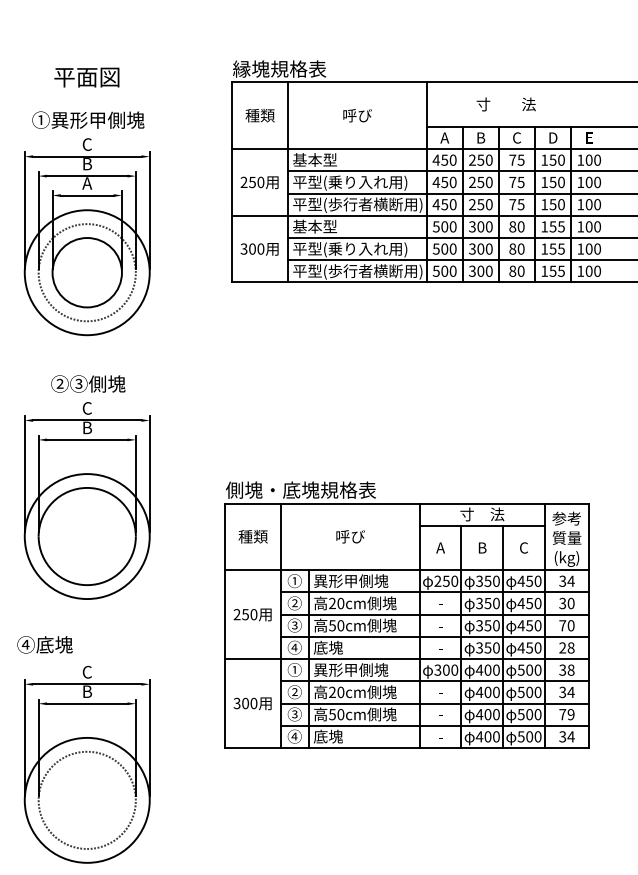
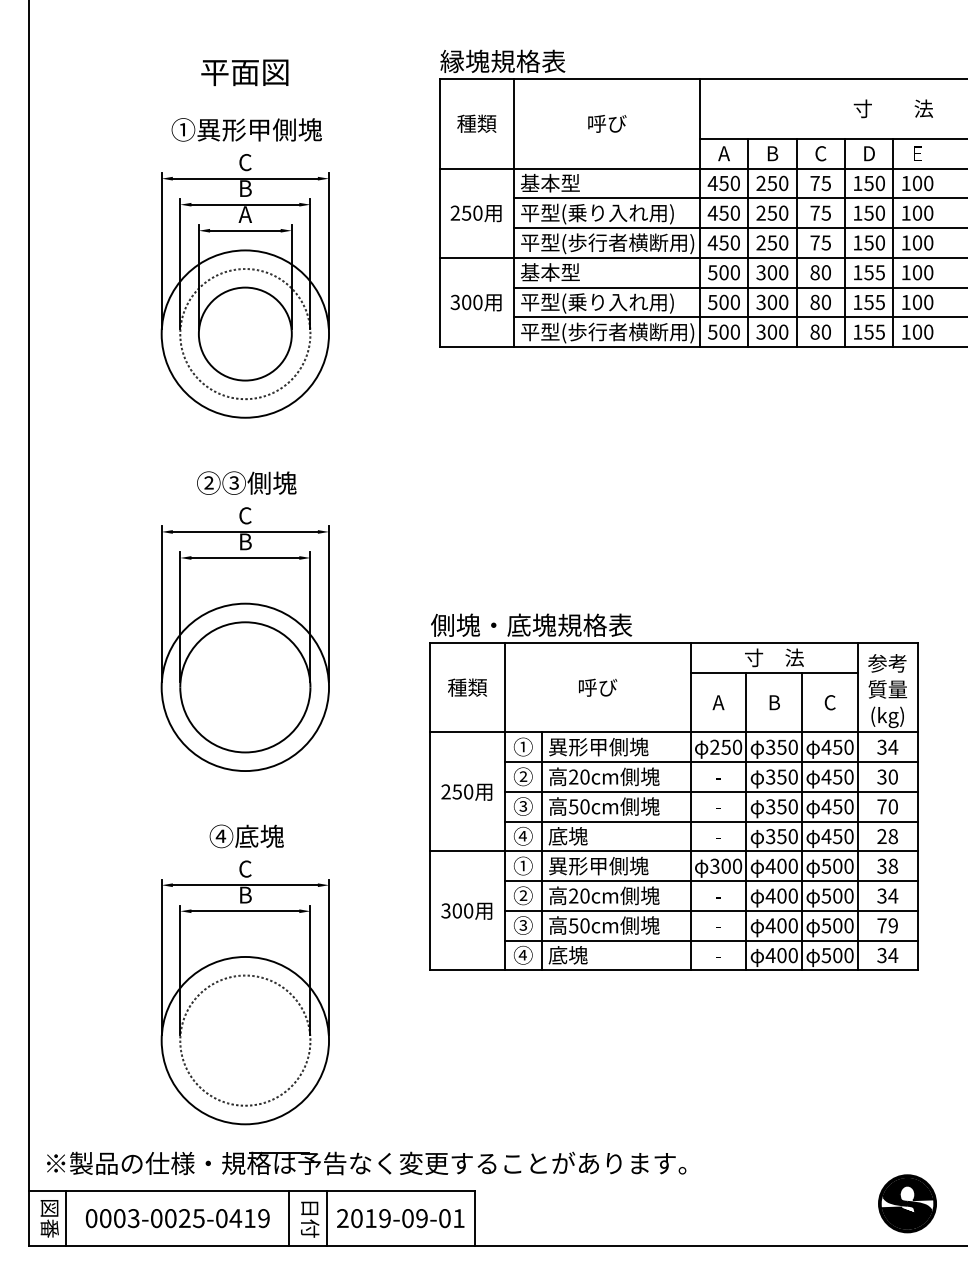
text: (505, 104) -> (892, 108), moved
text: (44, 644) -> (246, 836), moved

